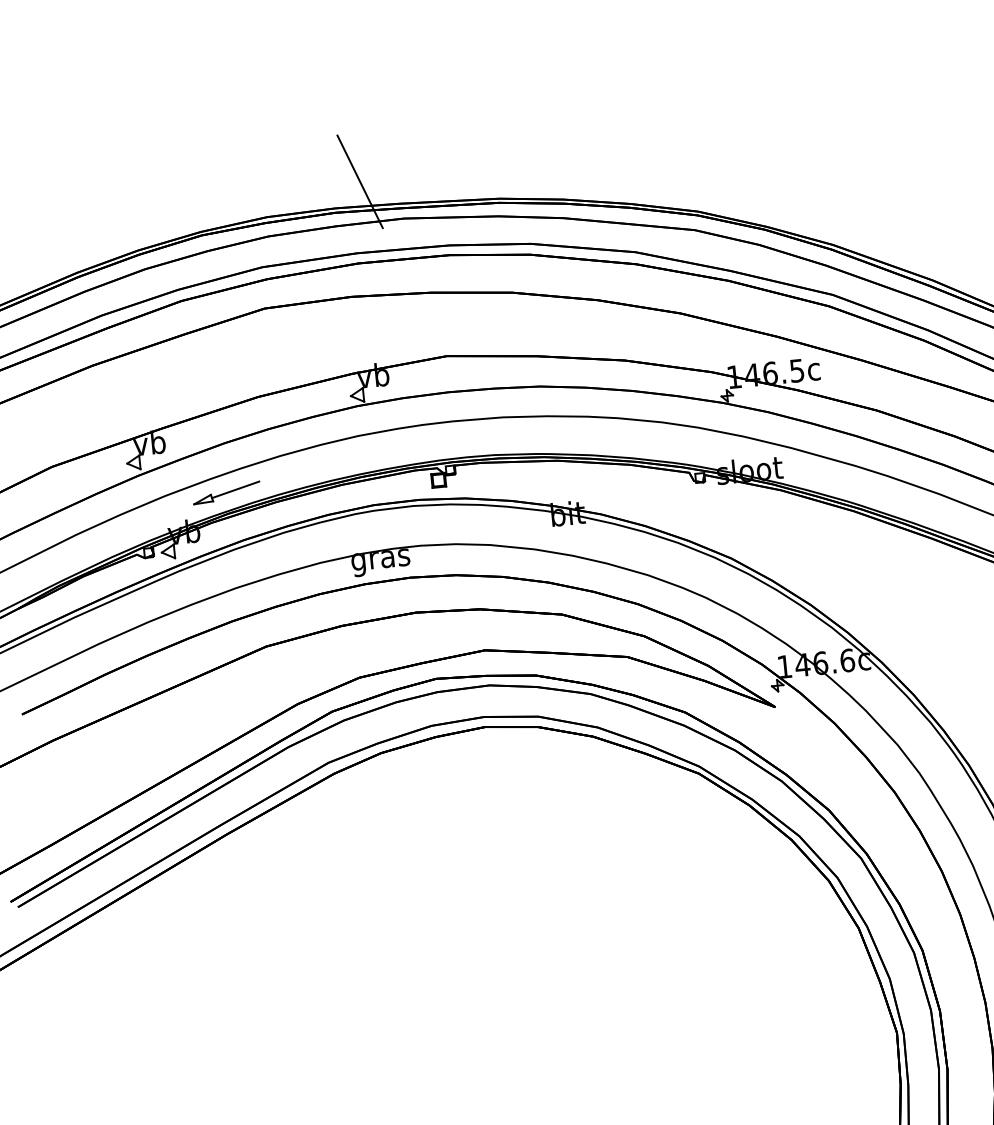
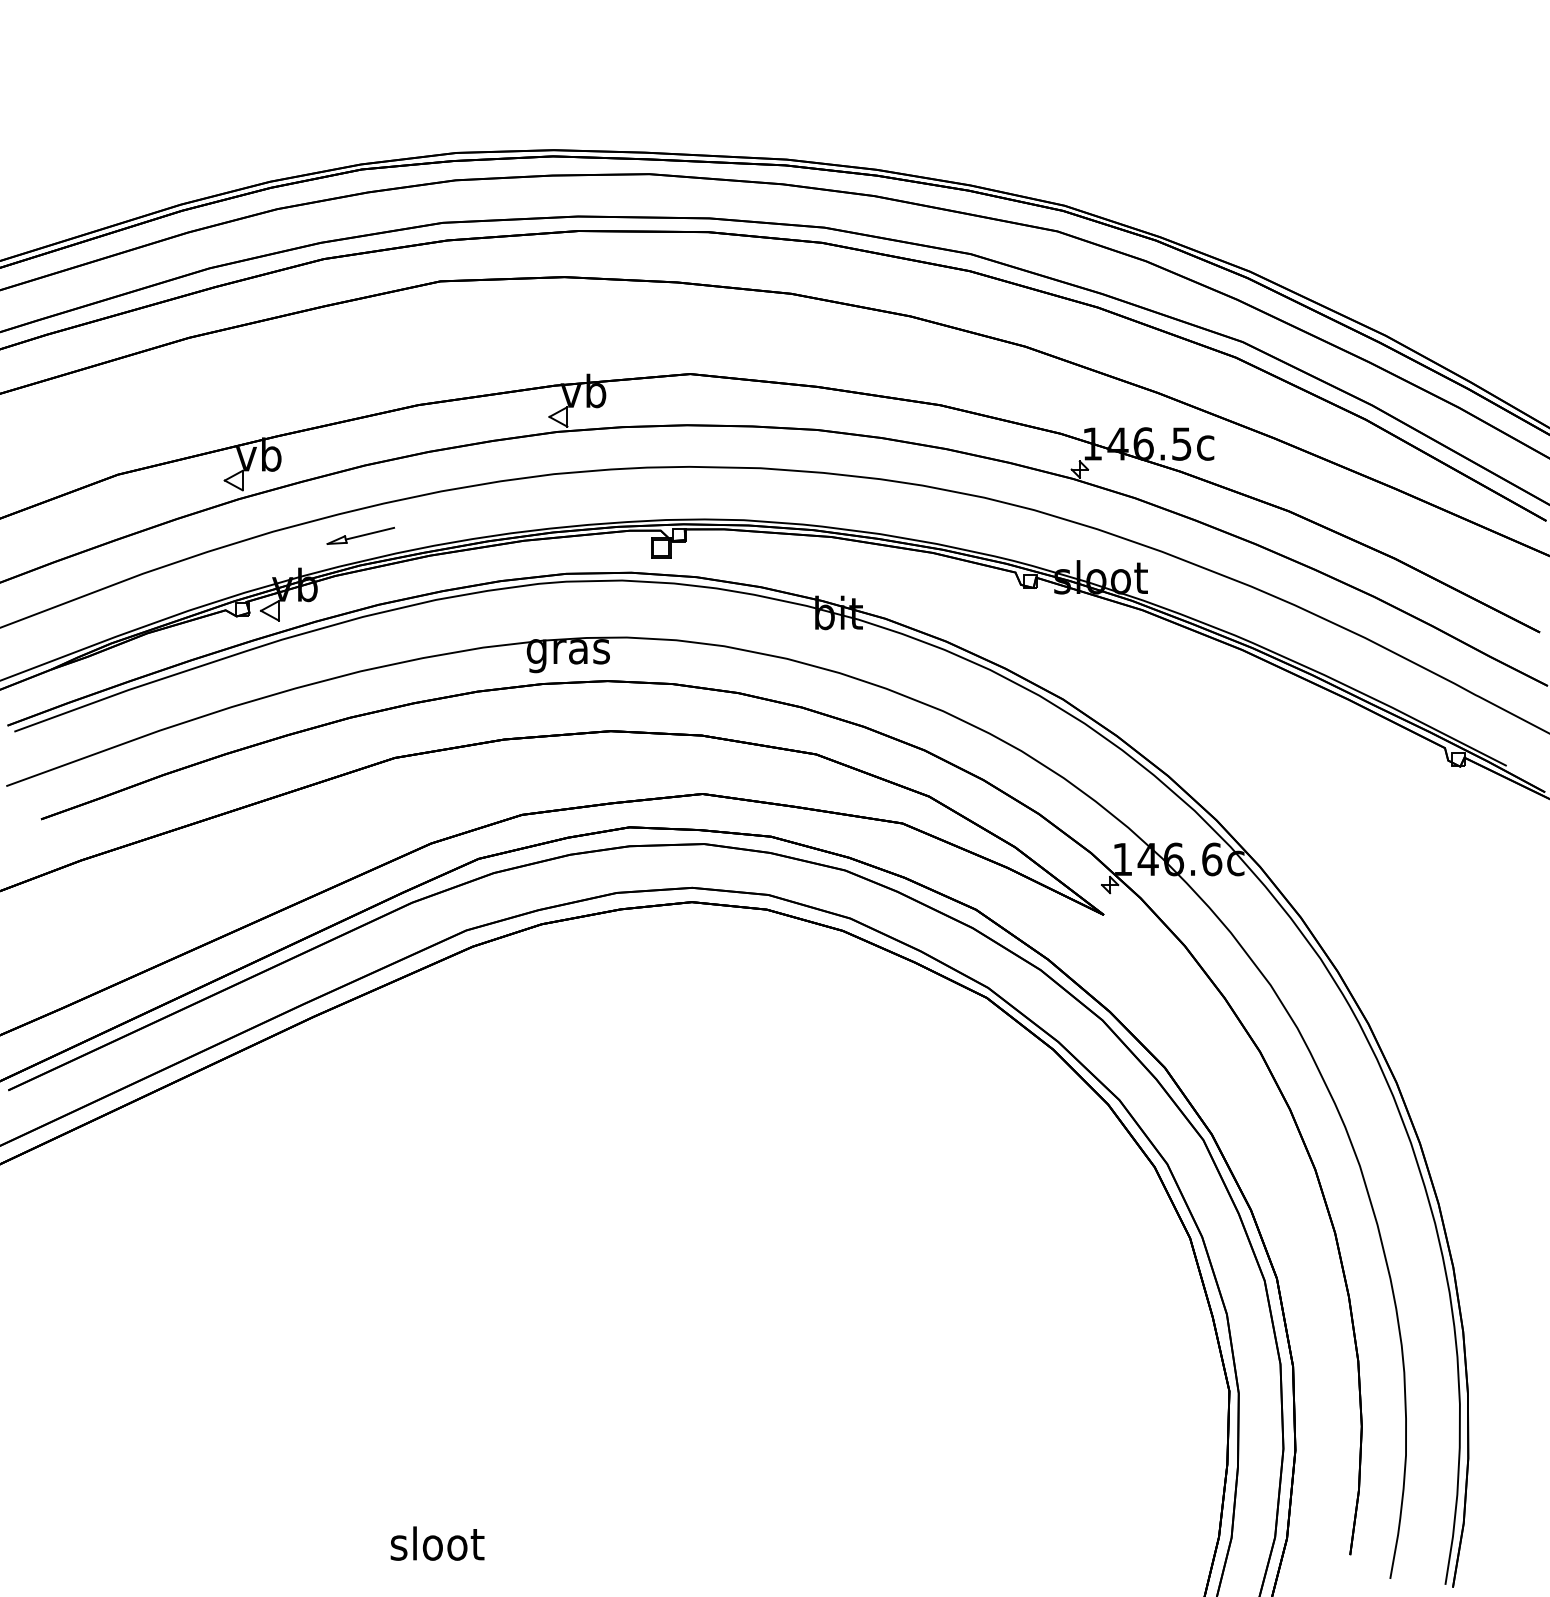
line: (360, 181) -> (592, 115), removed
part: (226, 492) -> (360, 535), size x0.7

